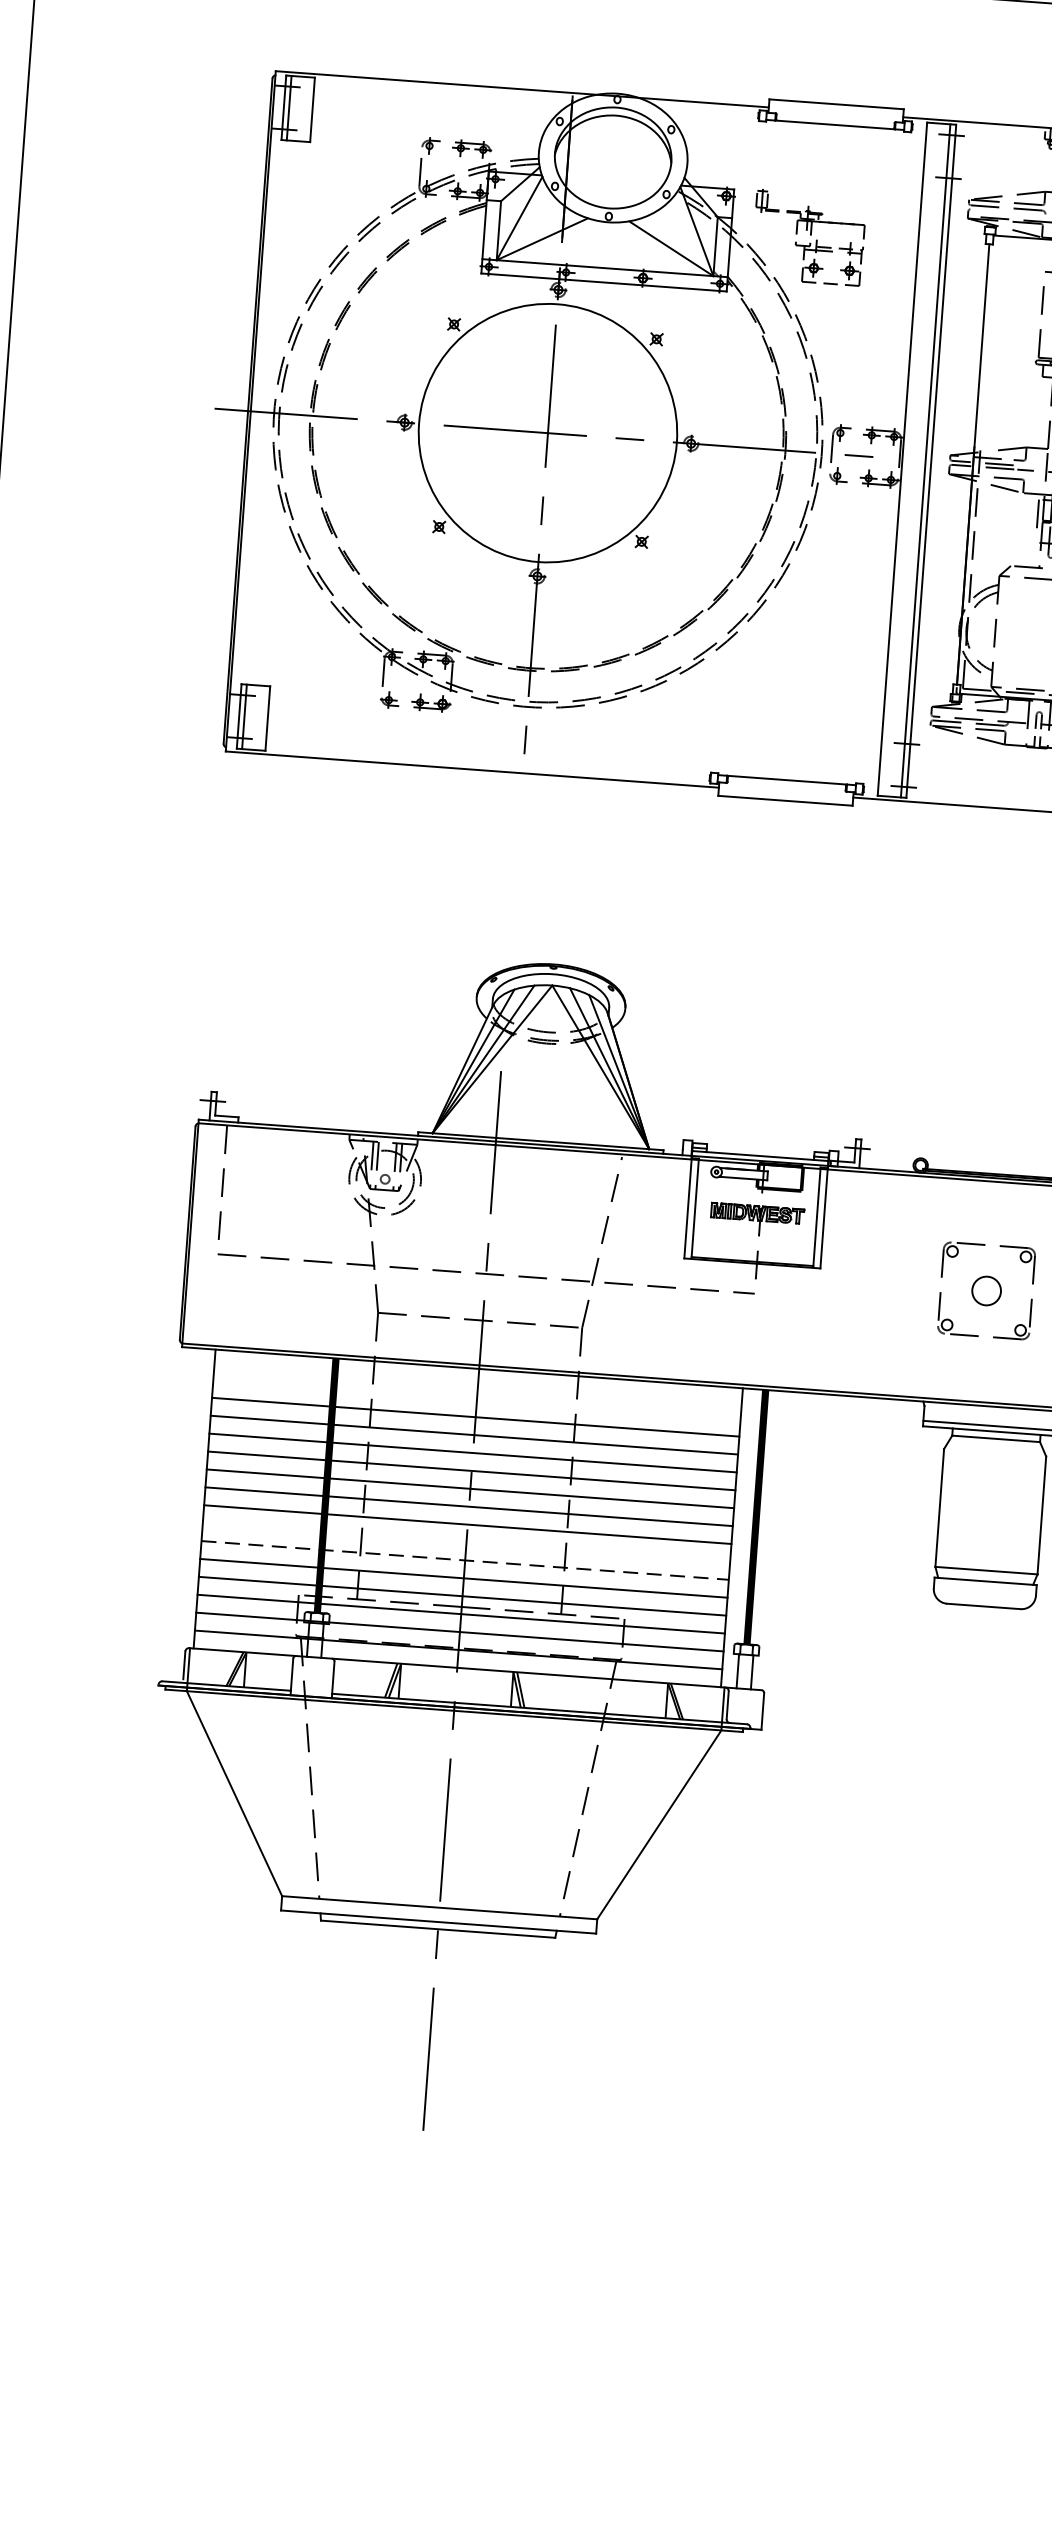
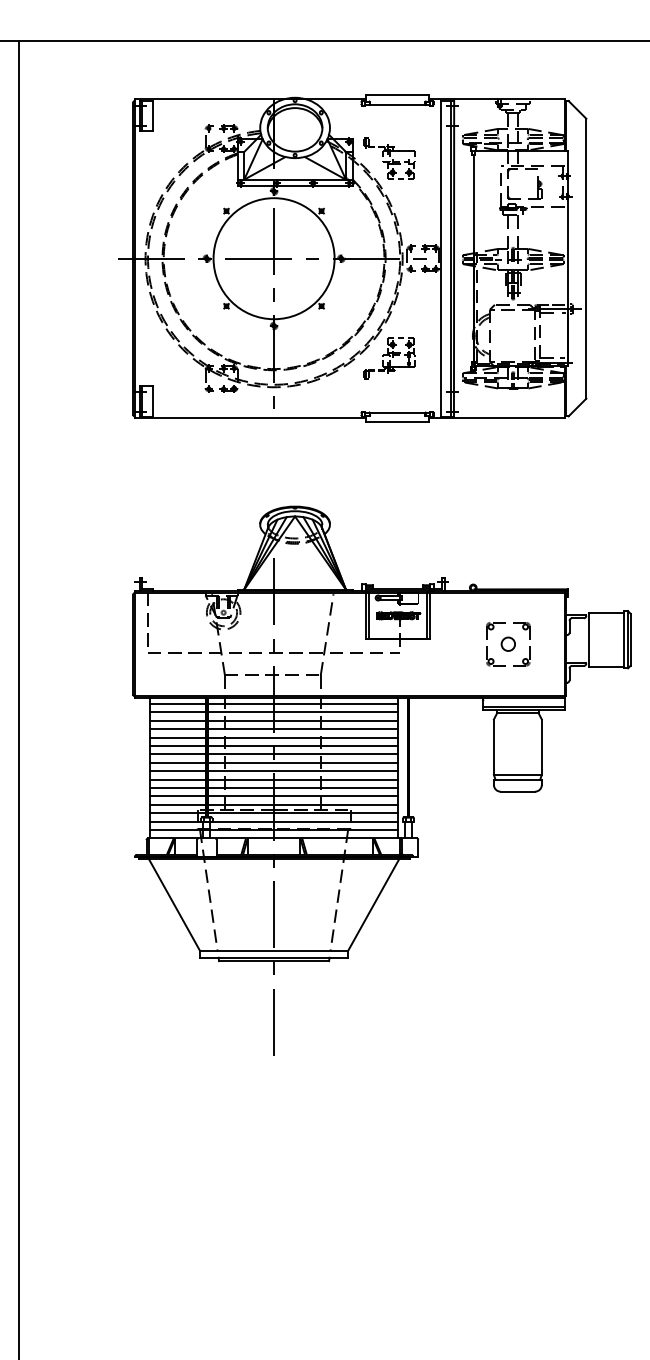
part: (778, 663) -> (389, 358), added
line: (477, 1380) -> (273, 703), added
line: (475, 1399) -> (273, 712), added
line: (465, 1542) -> (273, 779), added
line: (466, 1559) -> (274, 787), dashed -> solid

